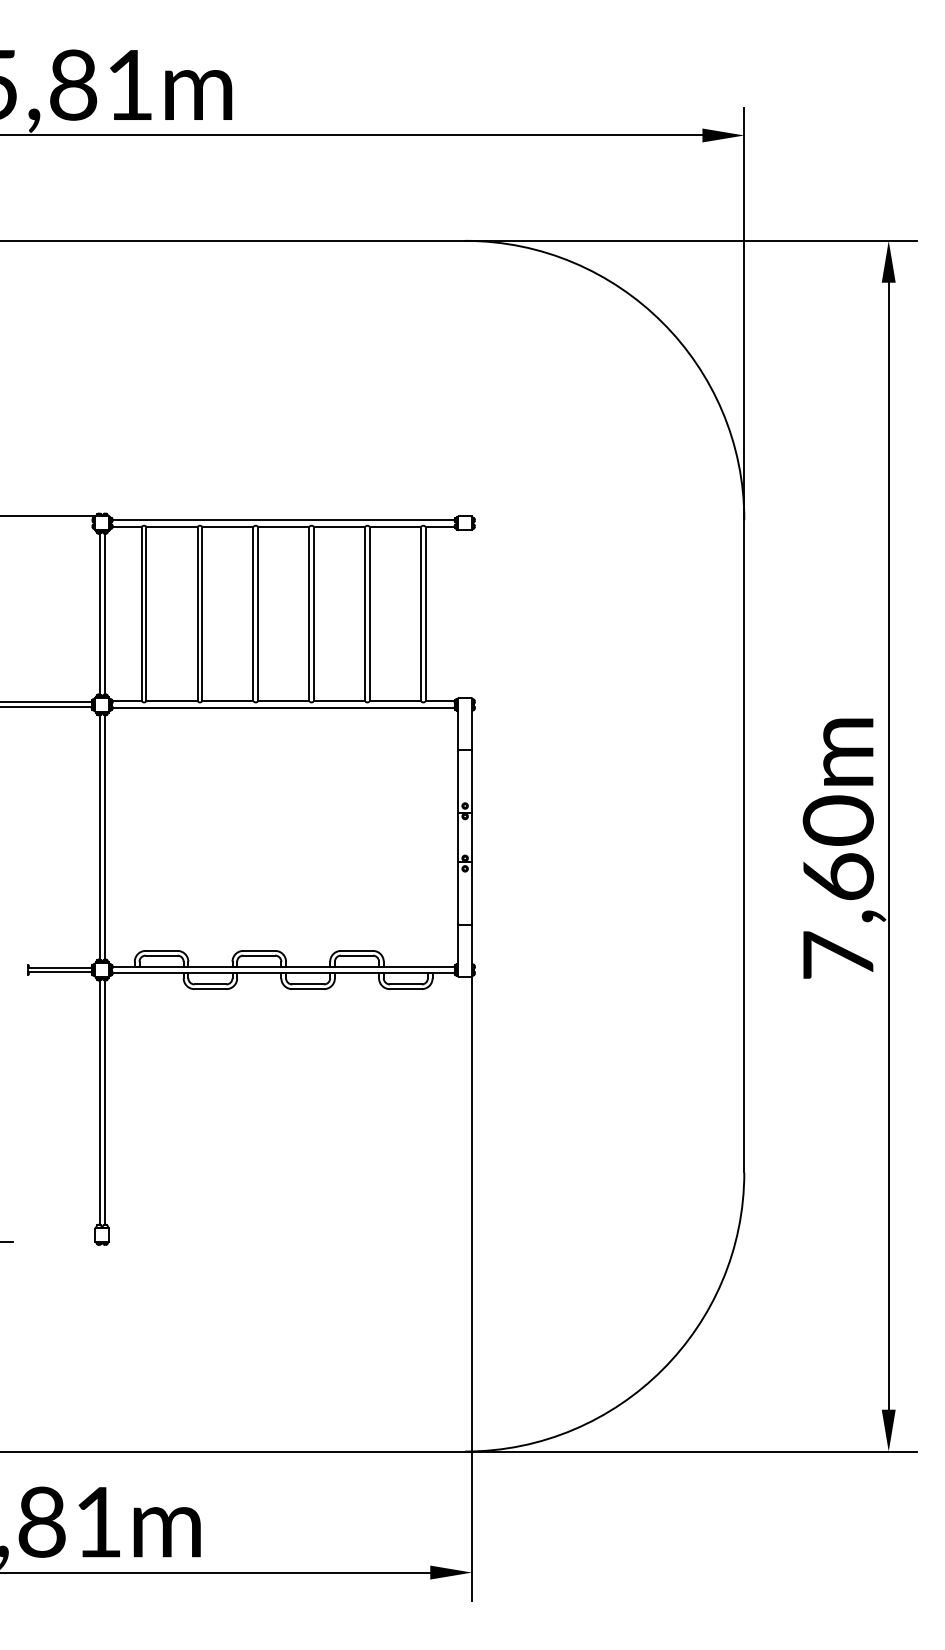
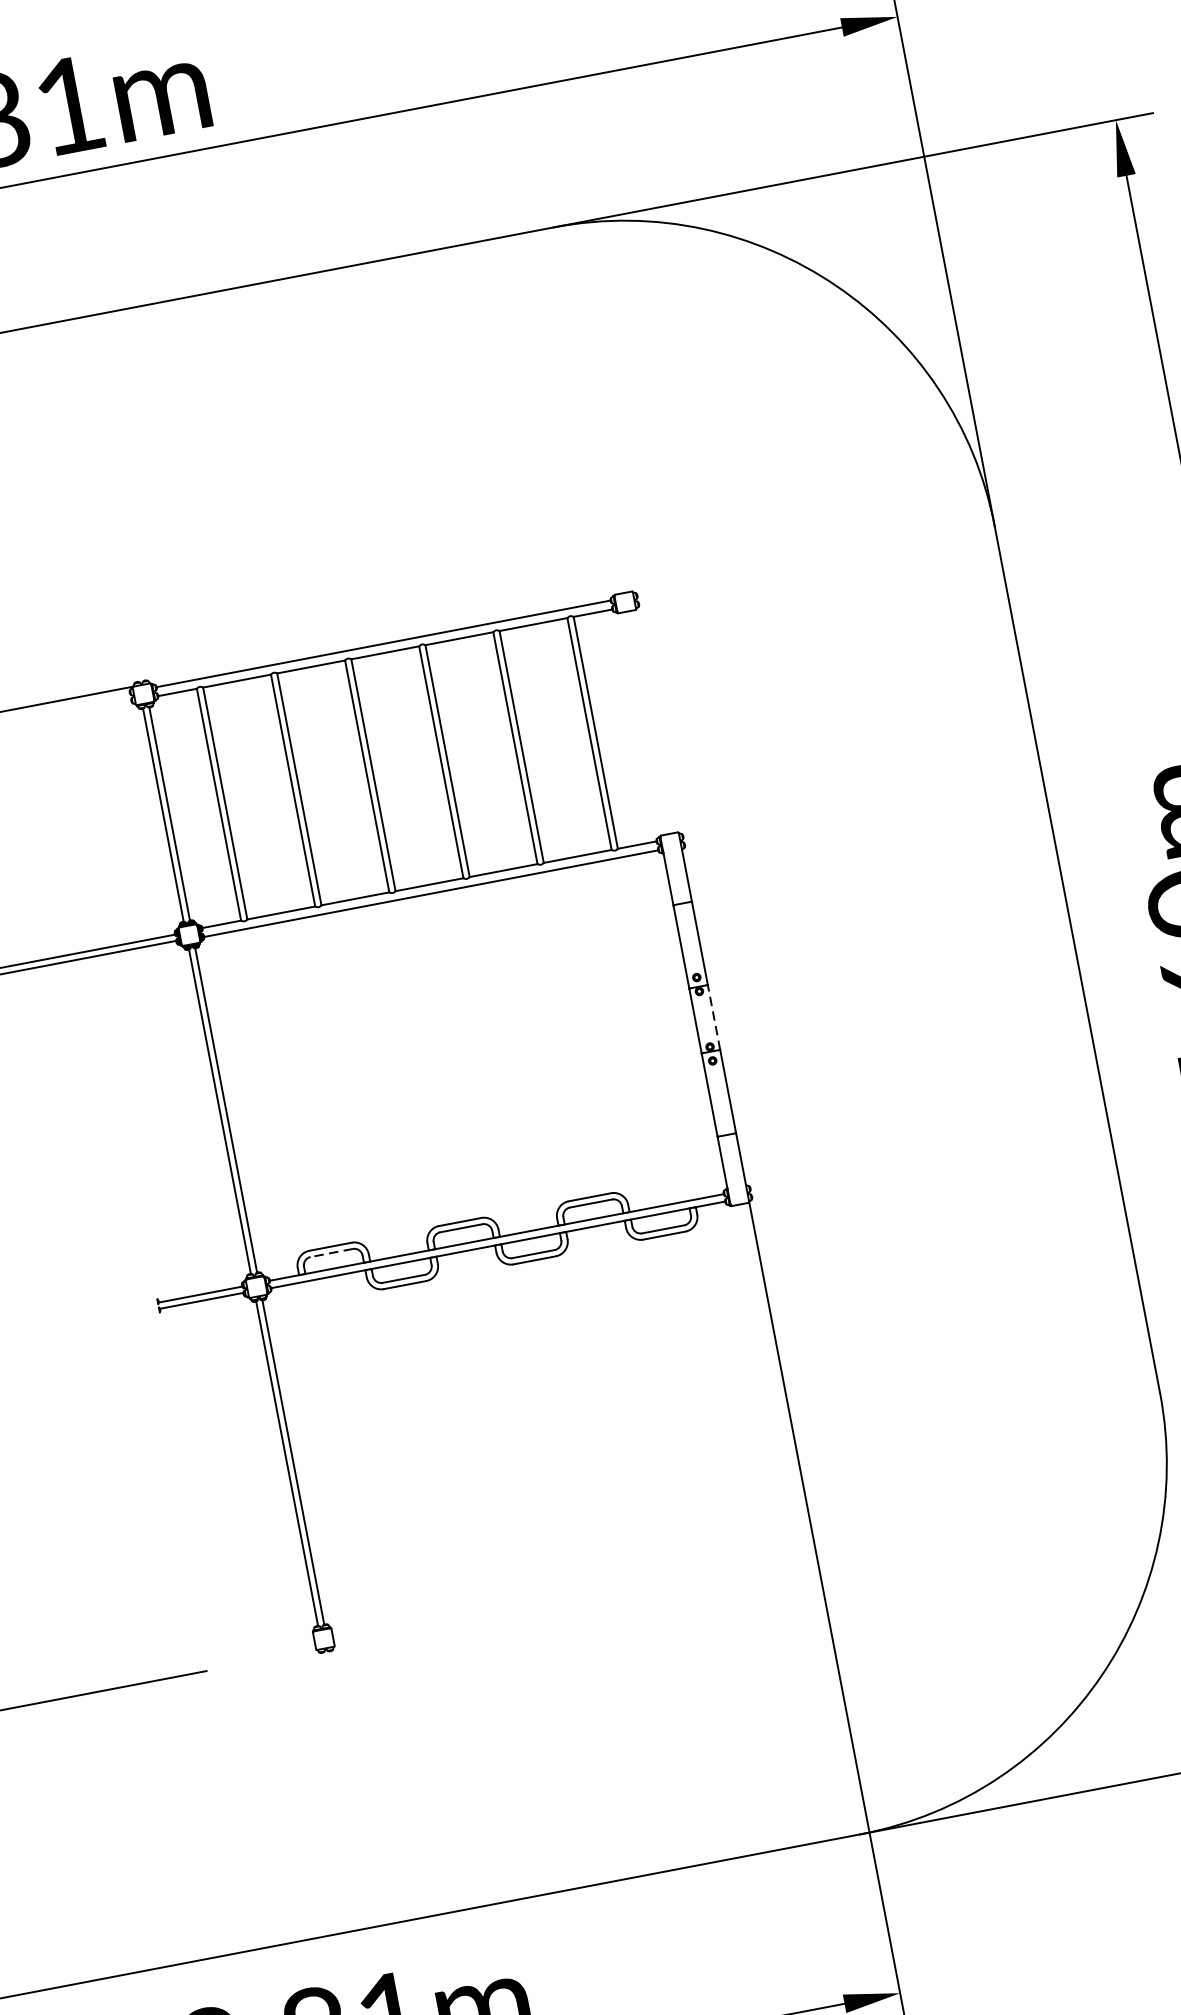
line: (472, 836) -> (714, 1016), solid -> dashed
line: (161, 955) -> (331, 1252), solid -> dashed

